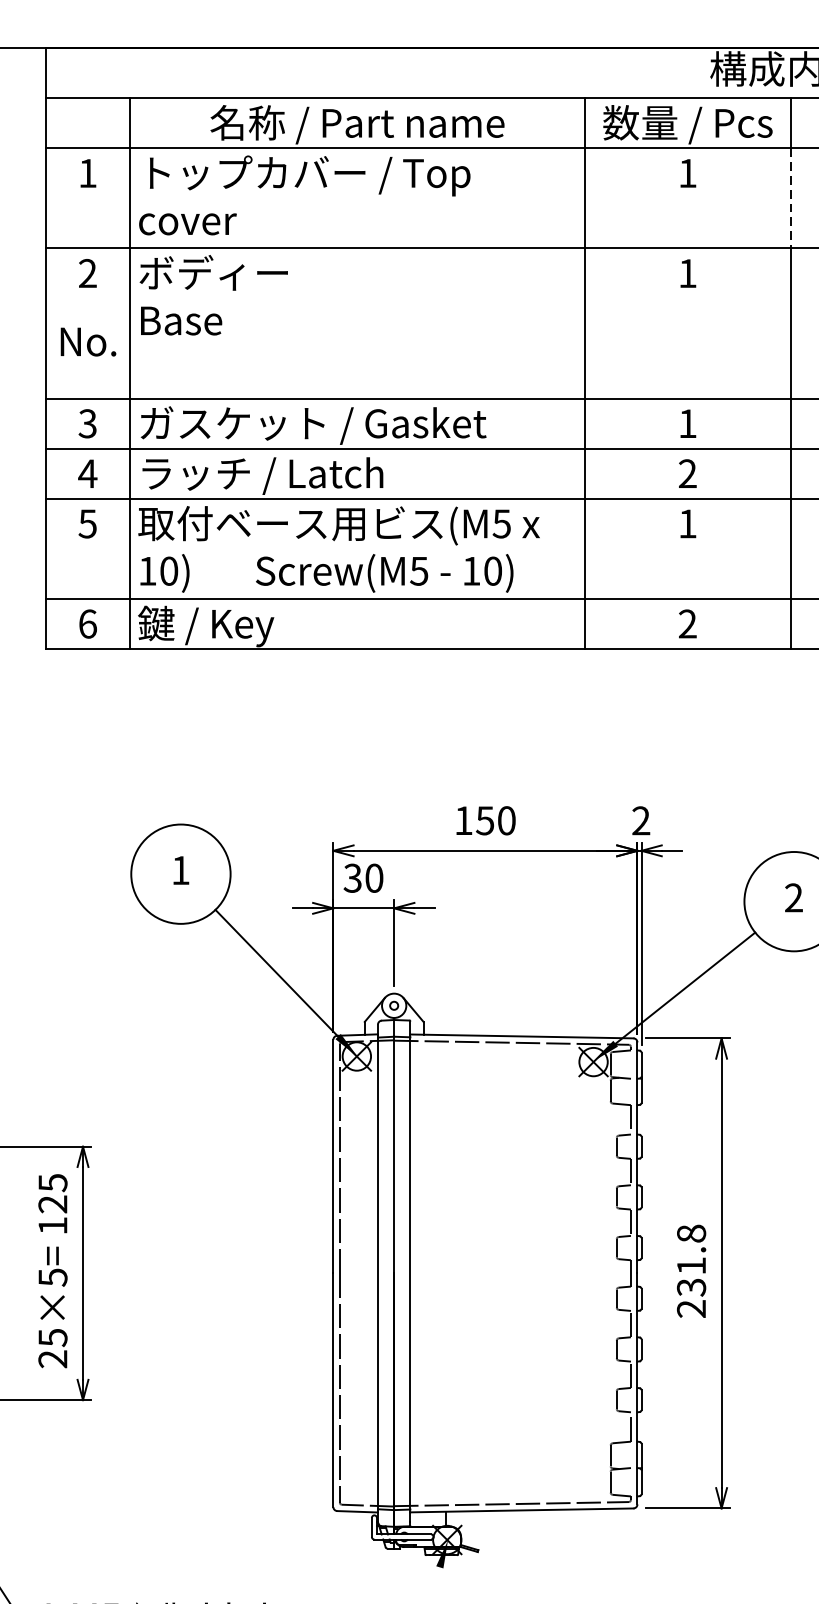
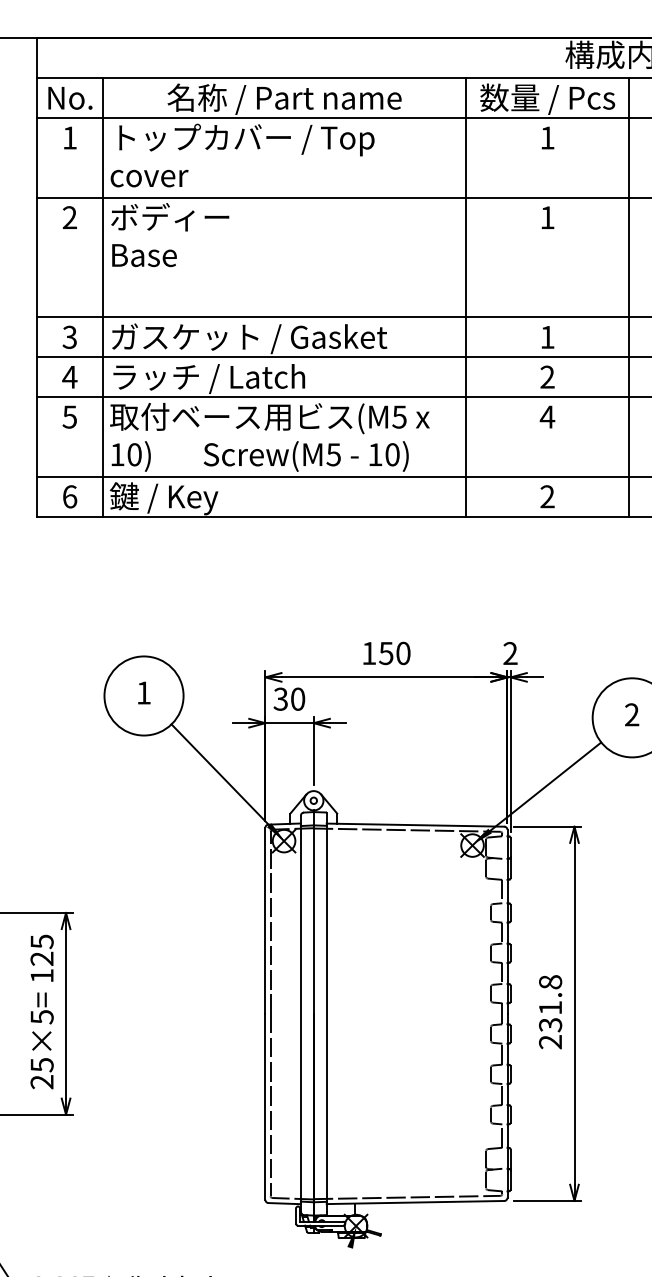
line: (790, 197) -> (629, 157), dashed -> solid
text: (88, 342) -> (70, 98), moved
text: (687, 523) -> (547, 416), 1 -> 4

